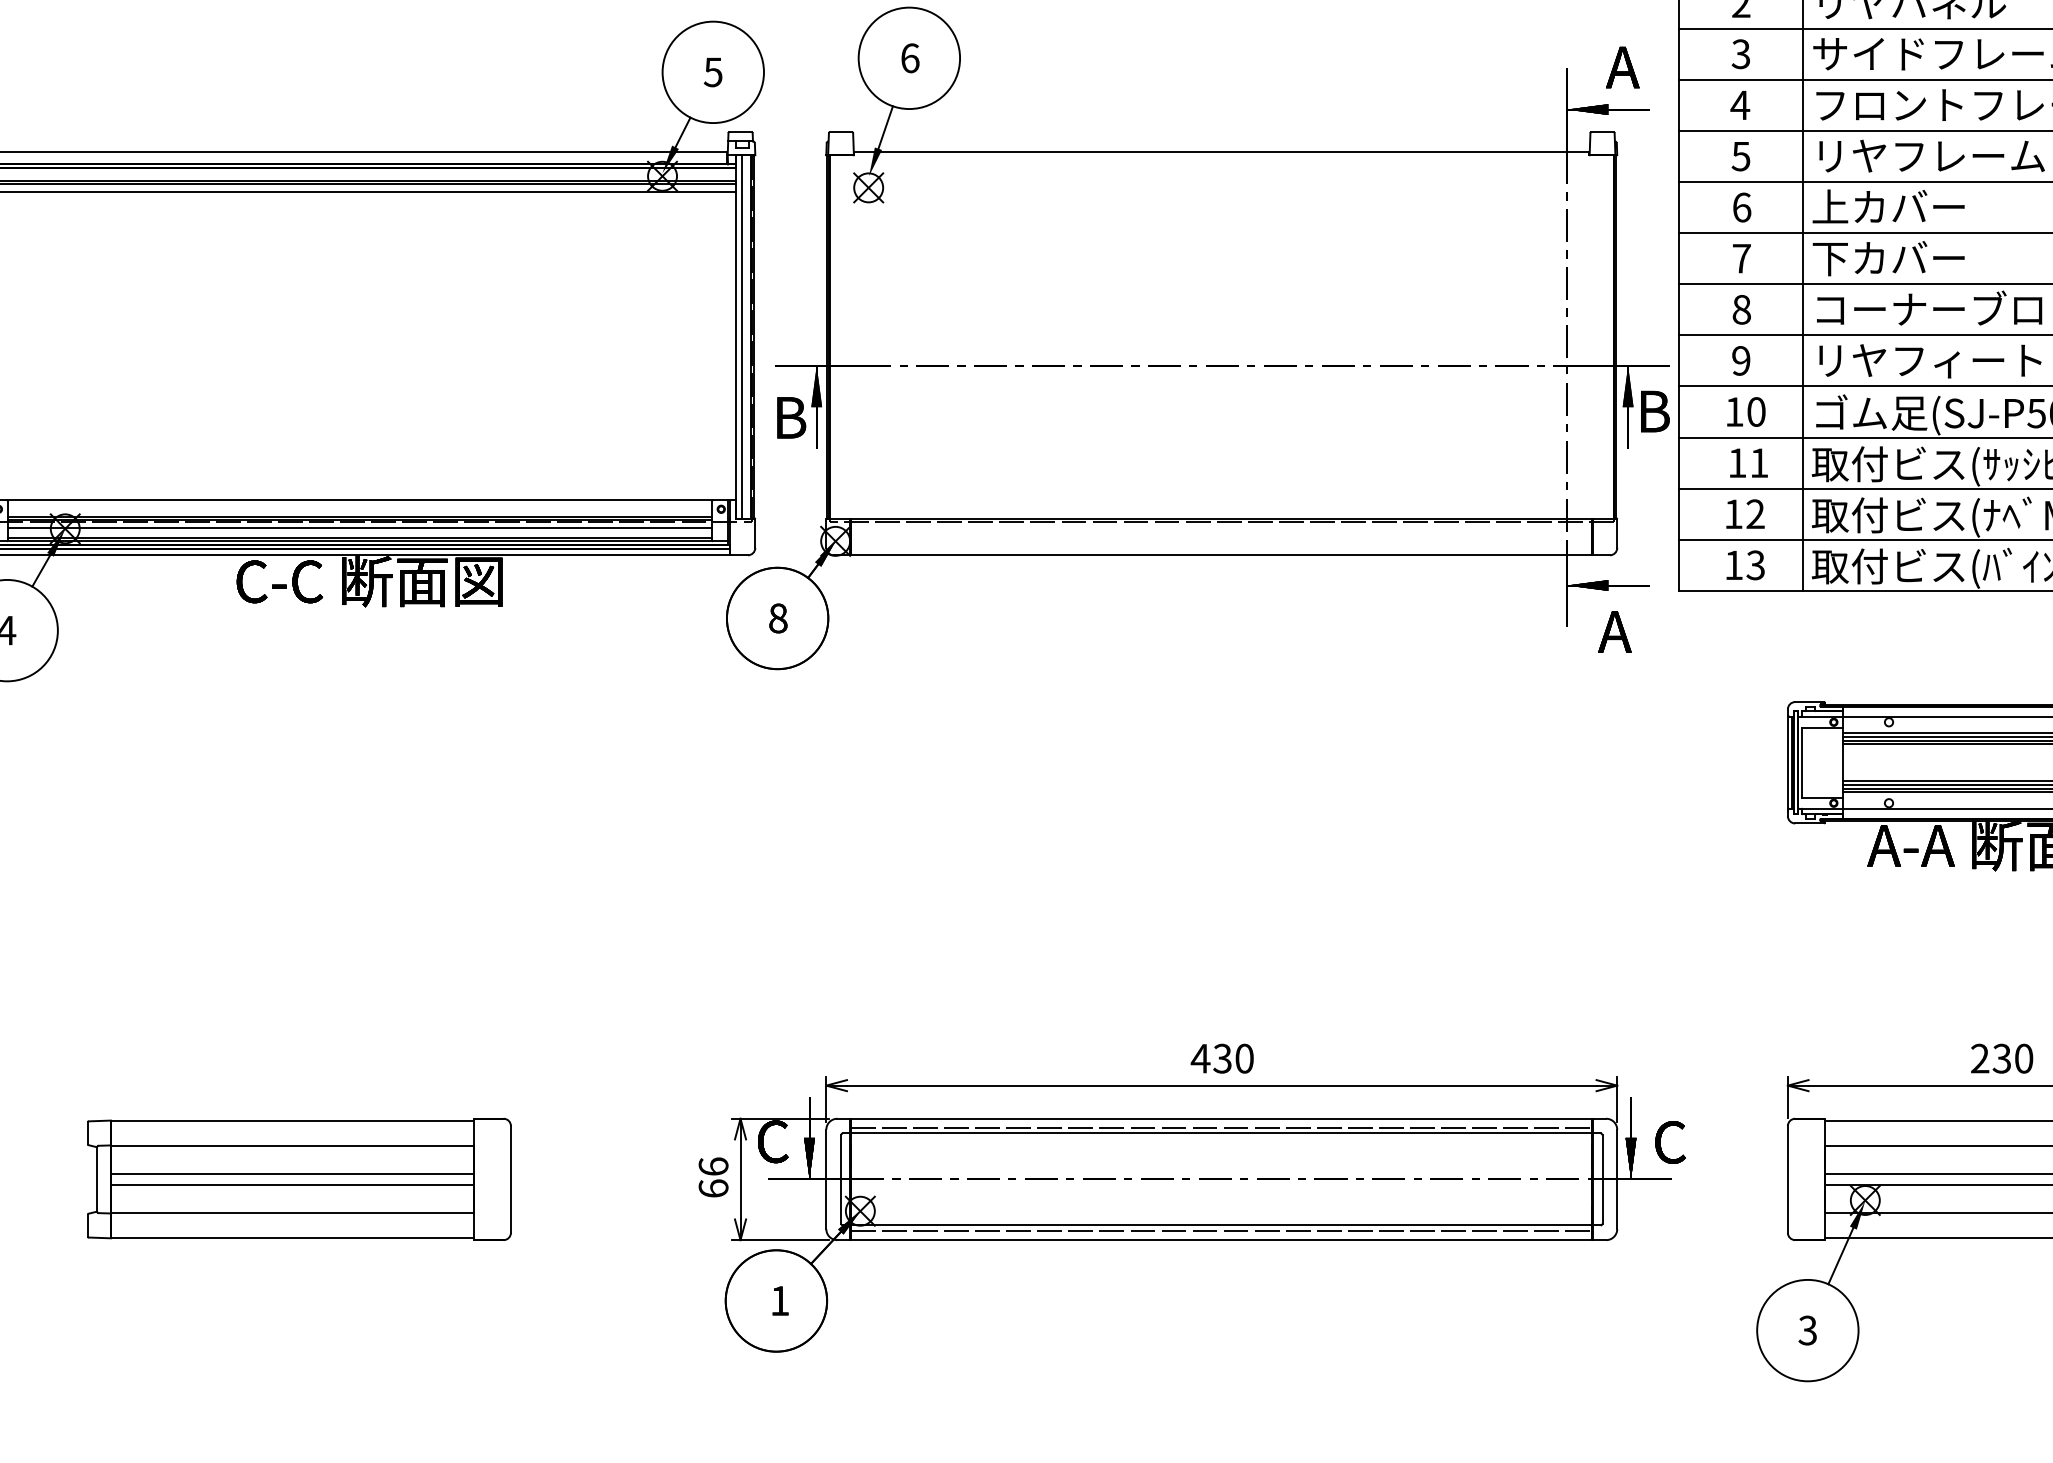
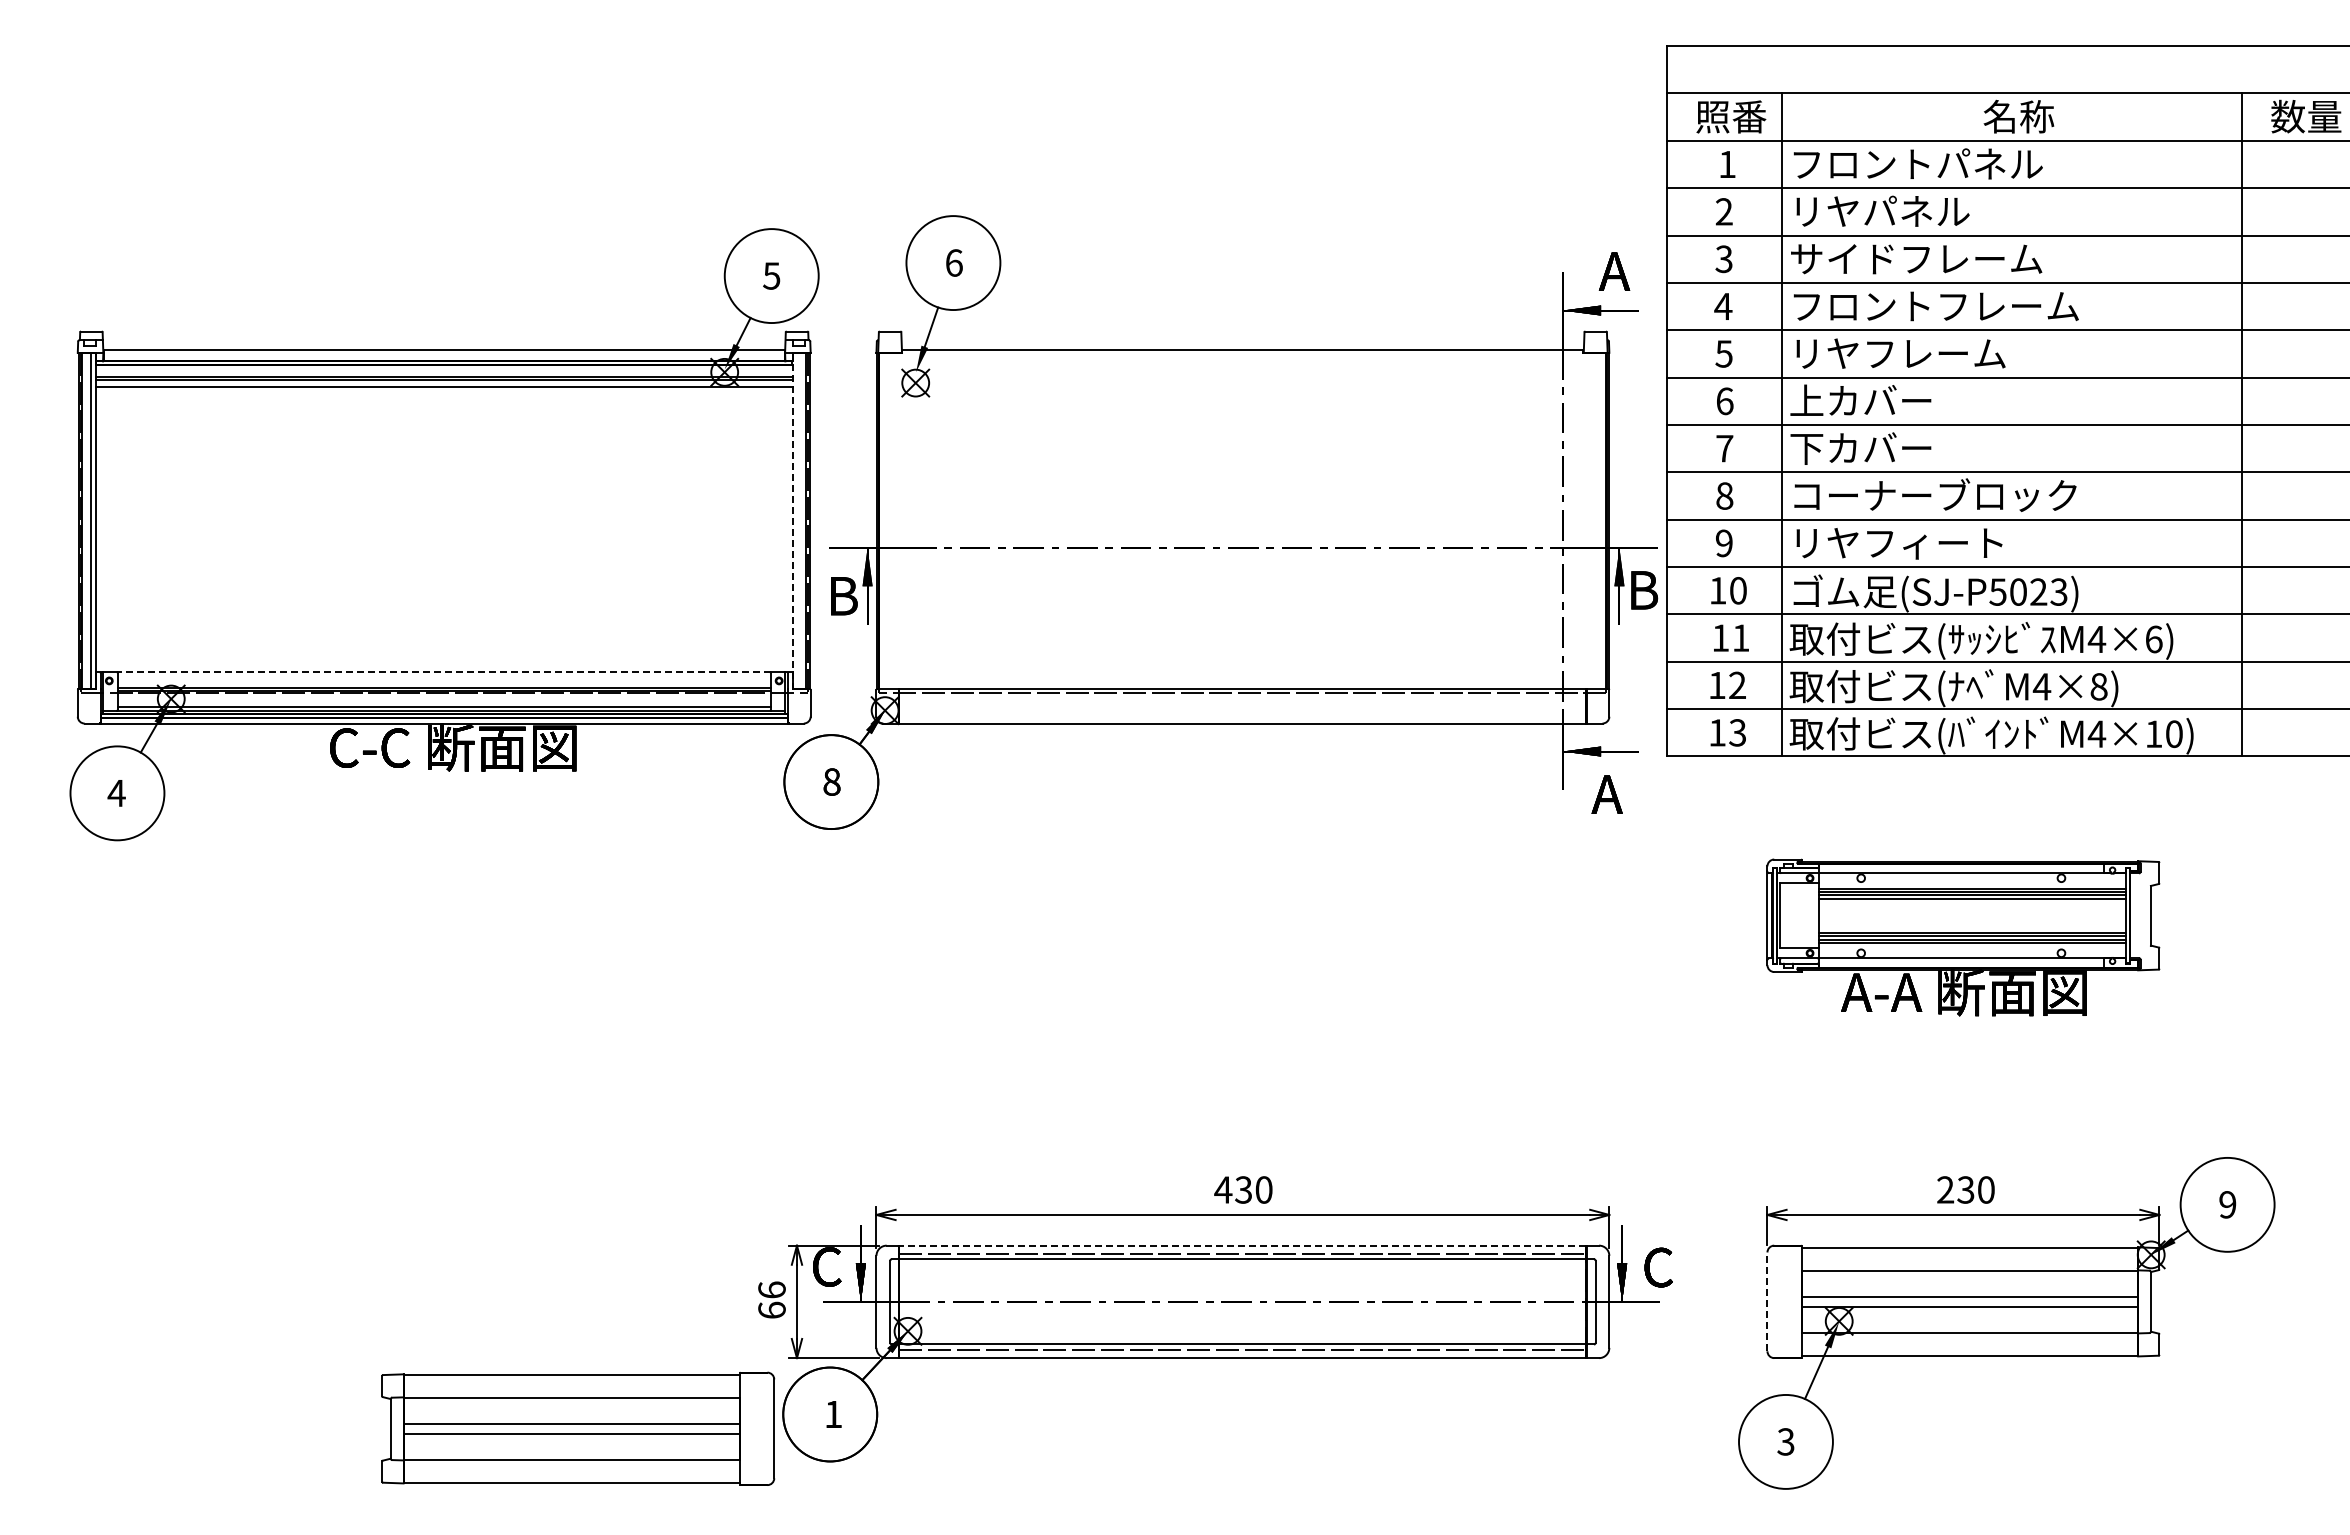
line: (741, 336) -> (797, 520), removed
line: (735, 337) -> (792, 521), solid -> dashed
line: (359, 500) -> (443, 672), solid -> dashed
line: (359, 527) -> (443, 697), removed
line: (1221, 1118) -> (1242, 1245), solid -> dashed
part: (299, 1179) -> (578, 1428), moved
line: (1787, 1179) -> (1767, 1301), solid -> dashed

